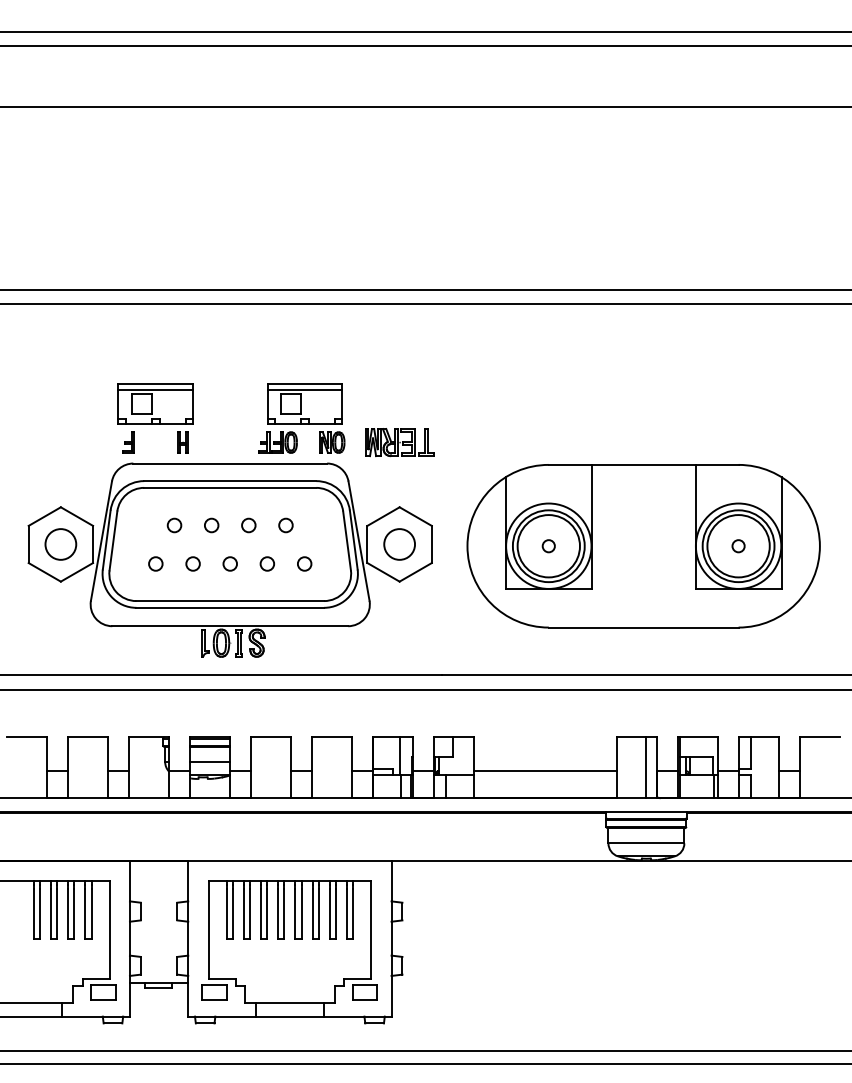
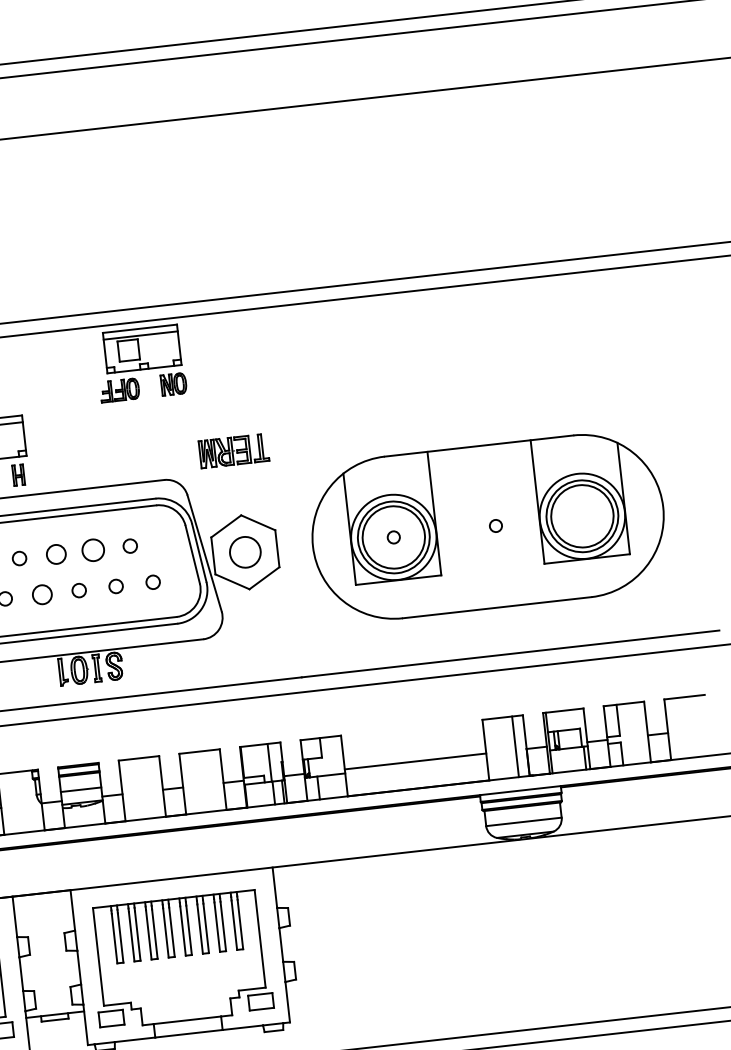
part: (301, 418) -> (140, 363), moved
circle: (211, 525) -> (56, 554), size x1.4
circle: (248, 525) -> (93, 550), size x1.6
circle: (738, 546) -> (495, 526), moved
circle: (192, 563) -> (41, 594), size x1.4

